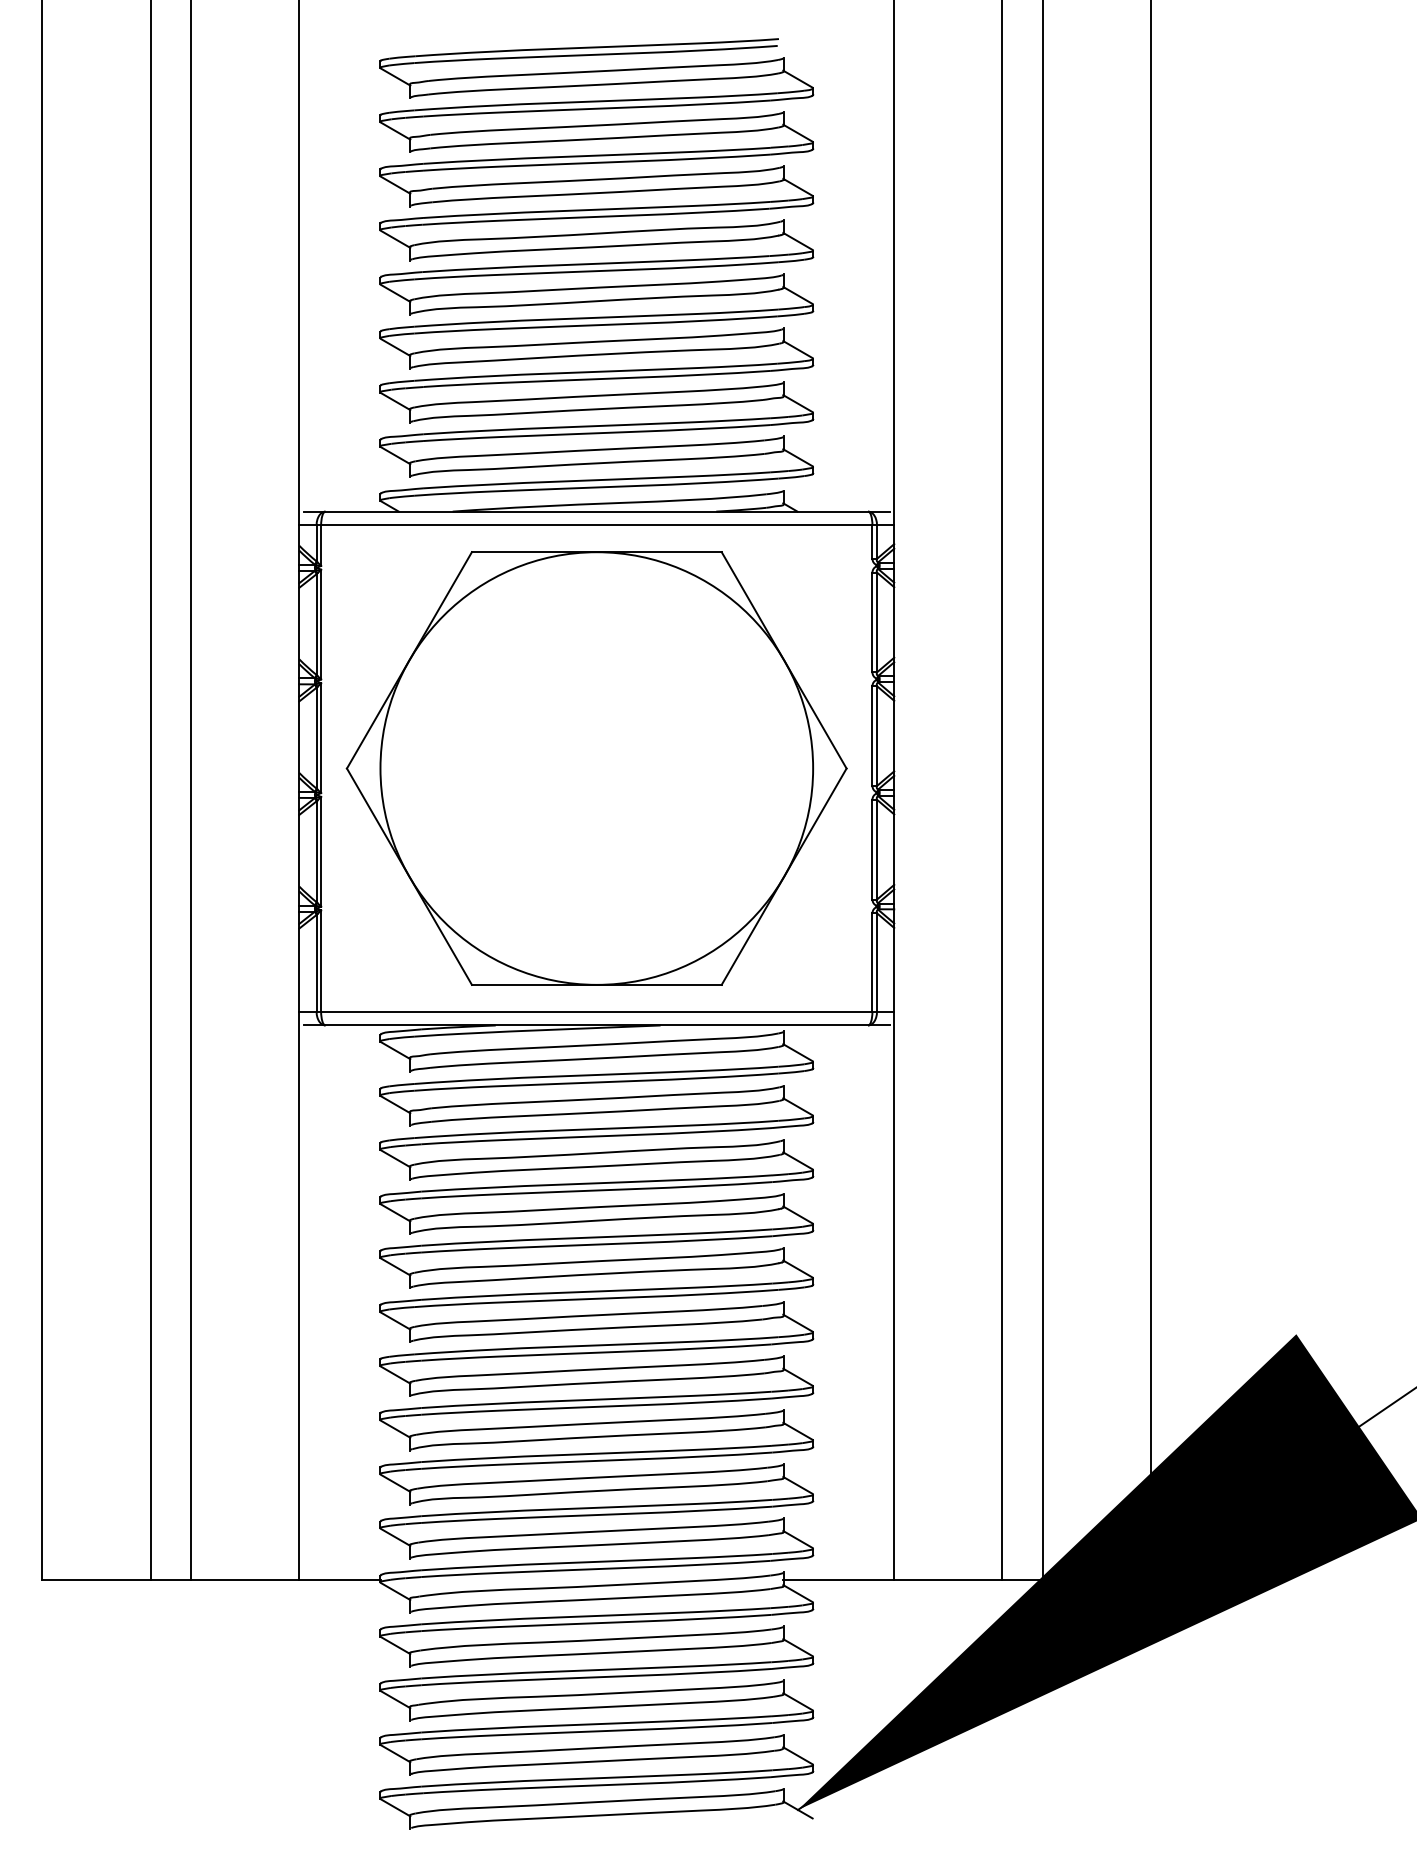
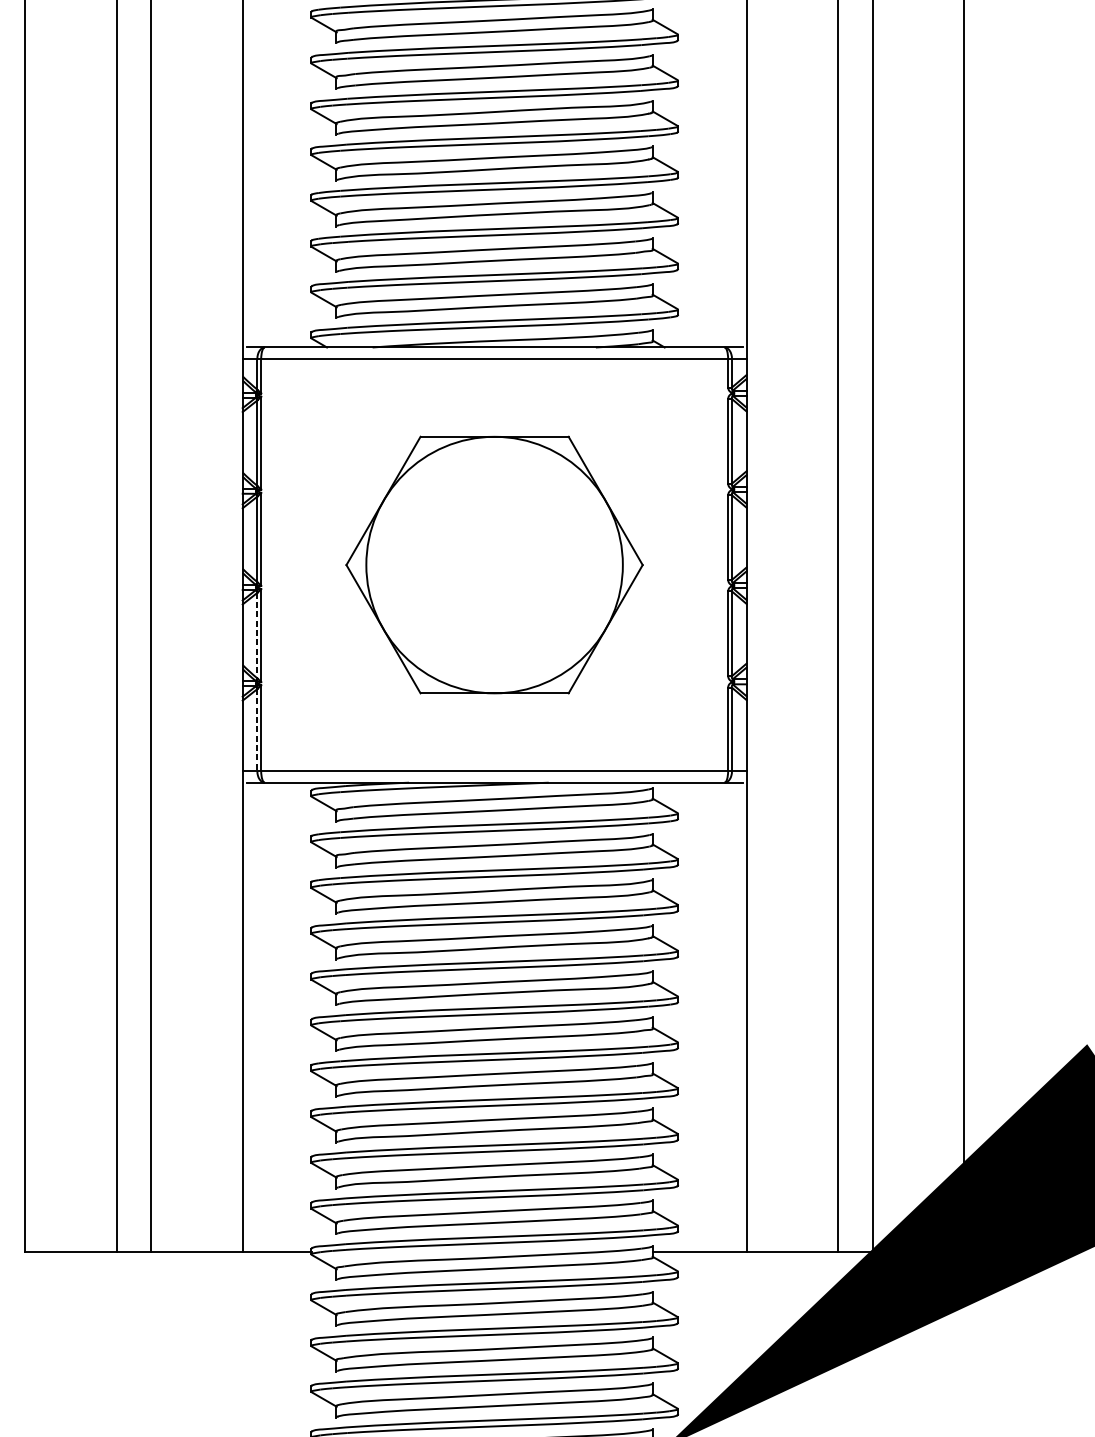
part: (596, 768) -> (494, 565), size x0.7
line: (316, 852) -> (257, 636), solid -> dashed
line: (316, 963) -> (257, 730), solid -> dashed

